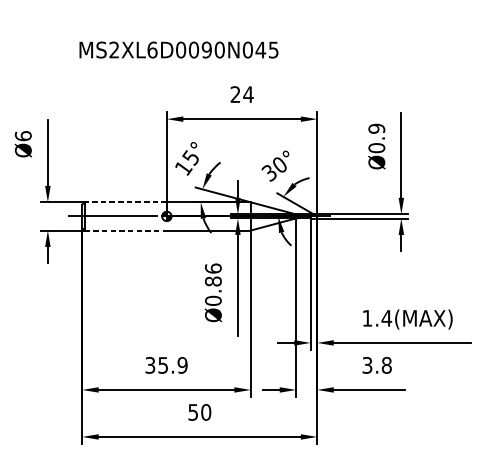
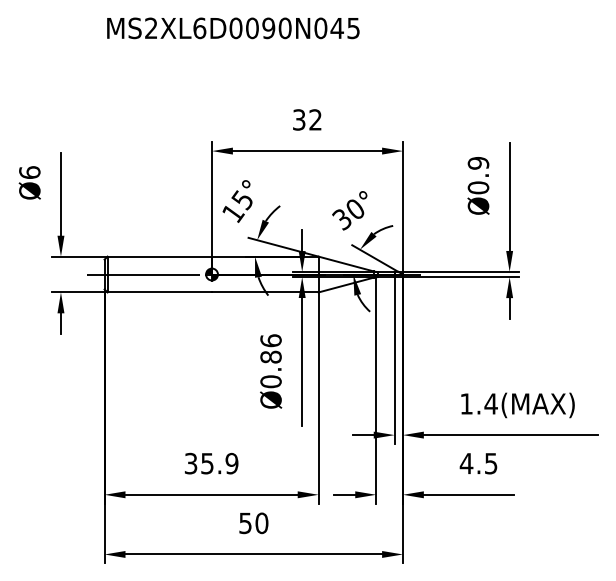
text: (179, 50) -> (233, 28), moved
text: (242, 94) -> (307, 119), 24 -> 32
line: (125, 202) -> (159, 256), dashed -> solid
line: (126, 230) -> (160, 292), dashed -> solid
text: (376, 365) -> (478, 463), 3.8 -> 4.5

